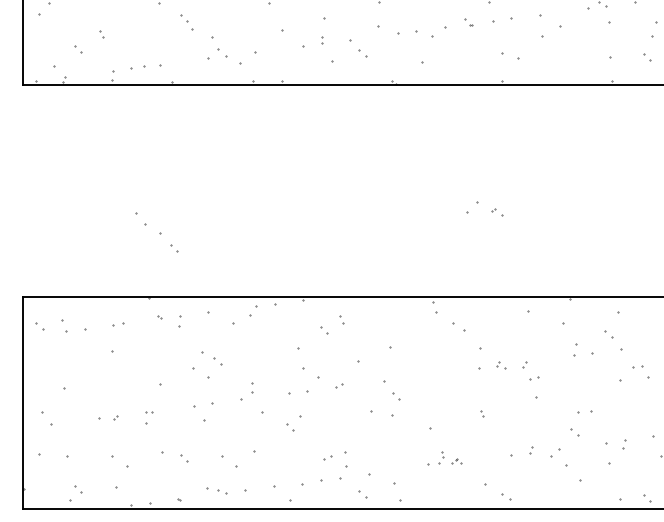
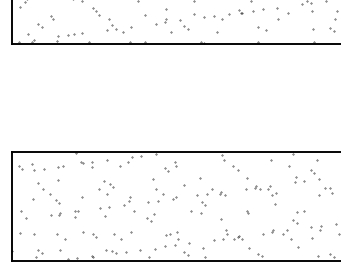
part: (485, 209) -> (216, 192), moved
part: (156, 232) -> (48, 193), moved
part: (444, 458) -> (228, 235), size x1.67

